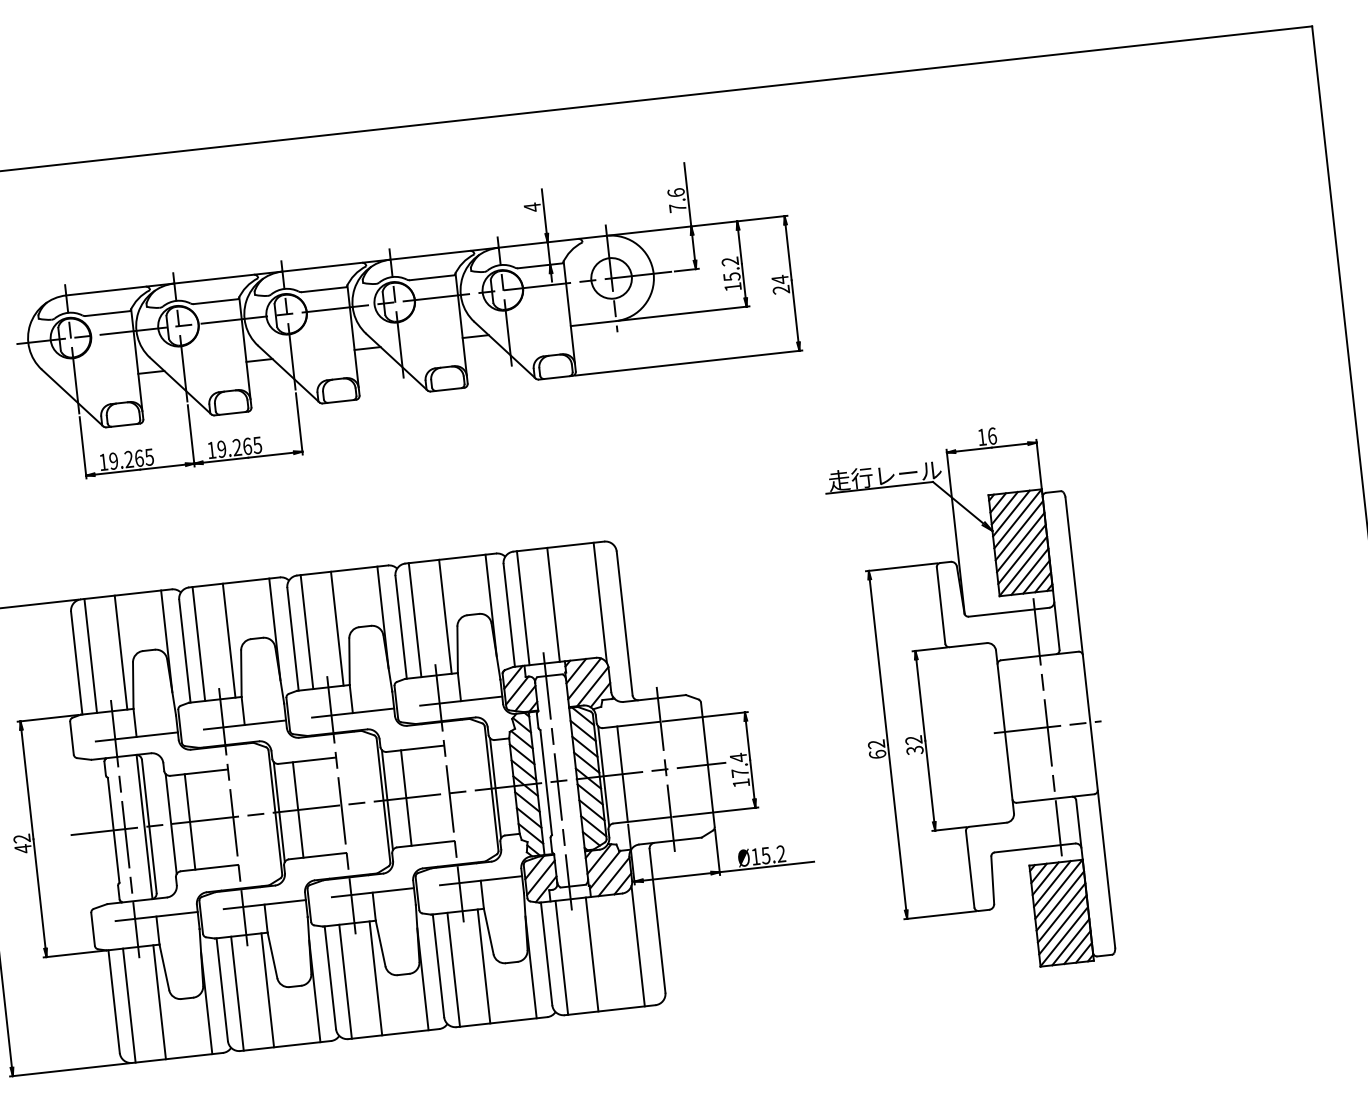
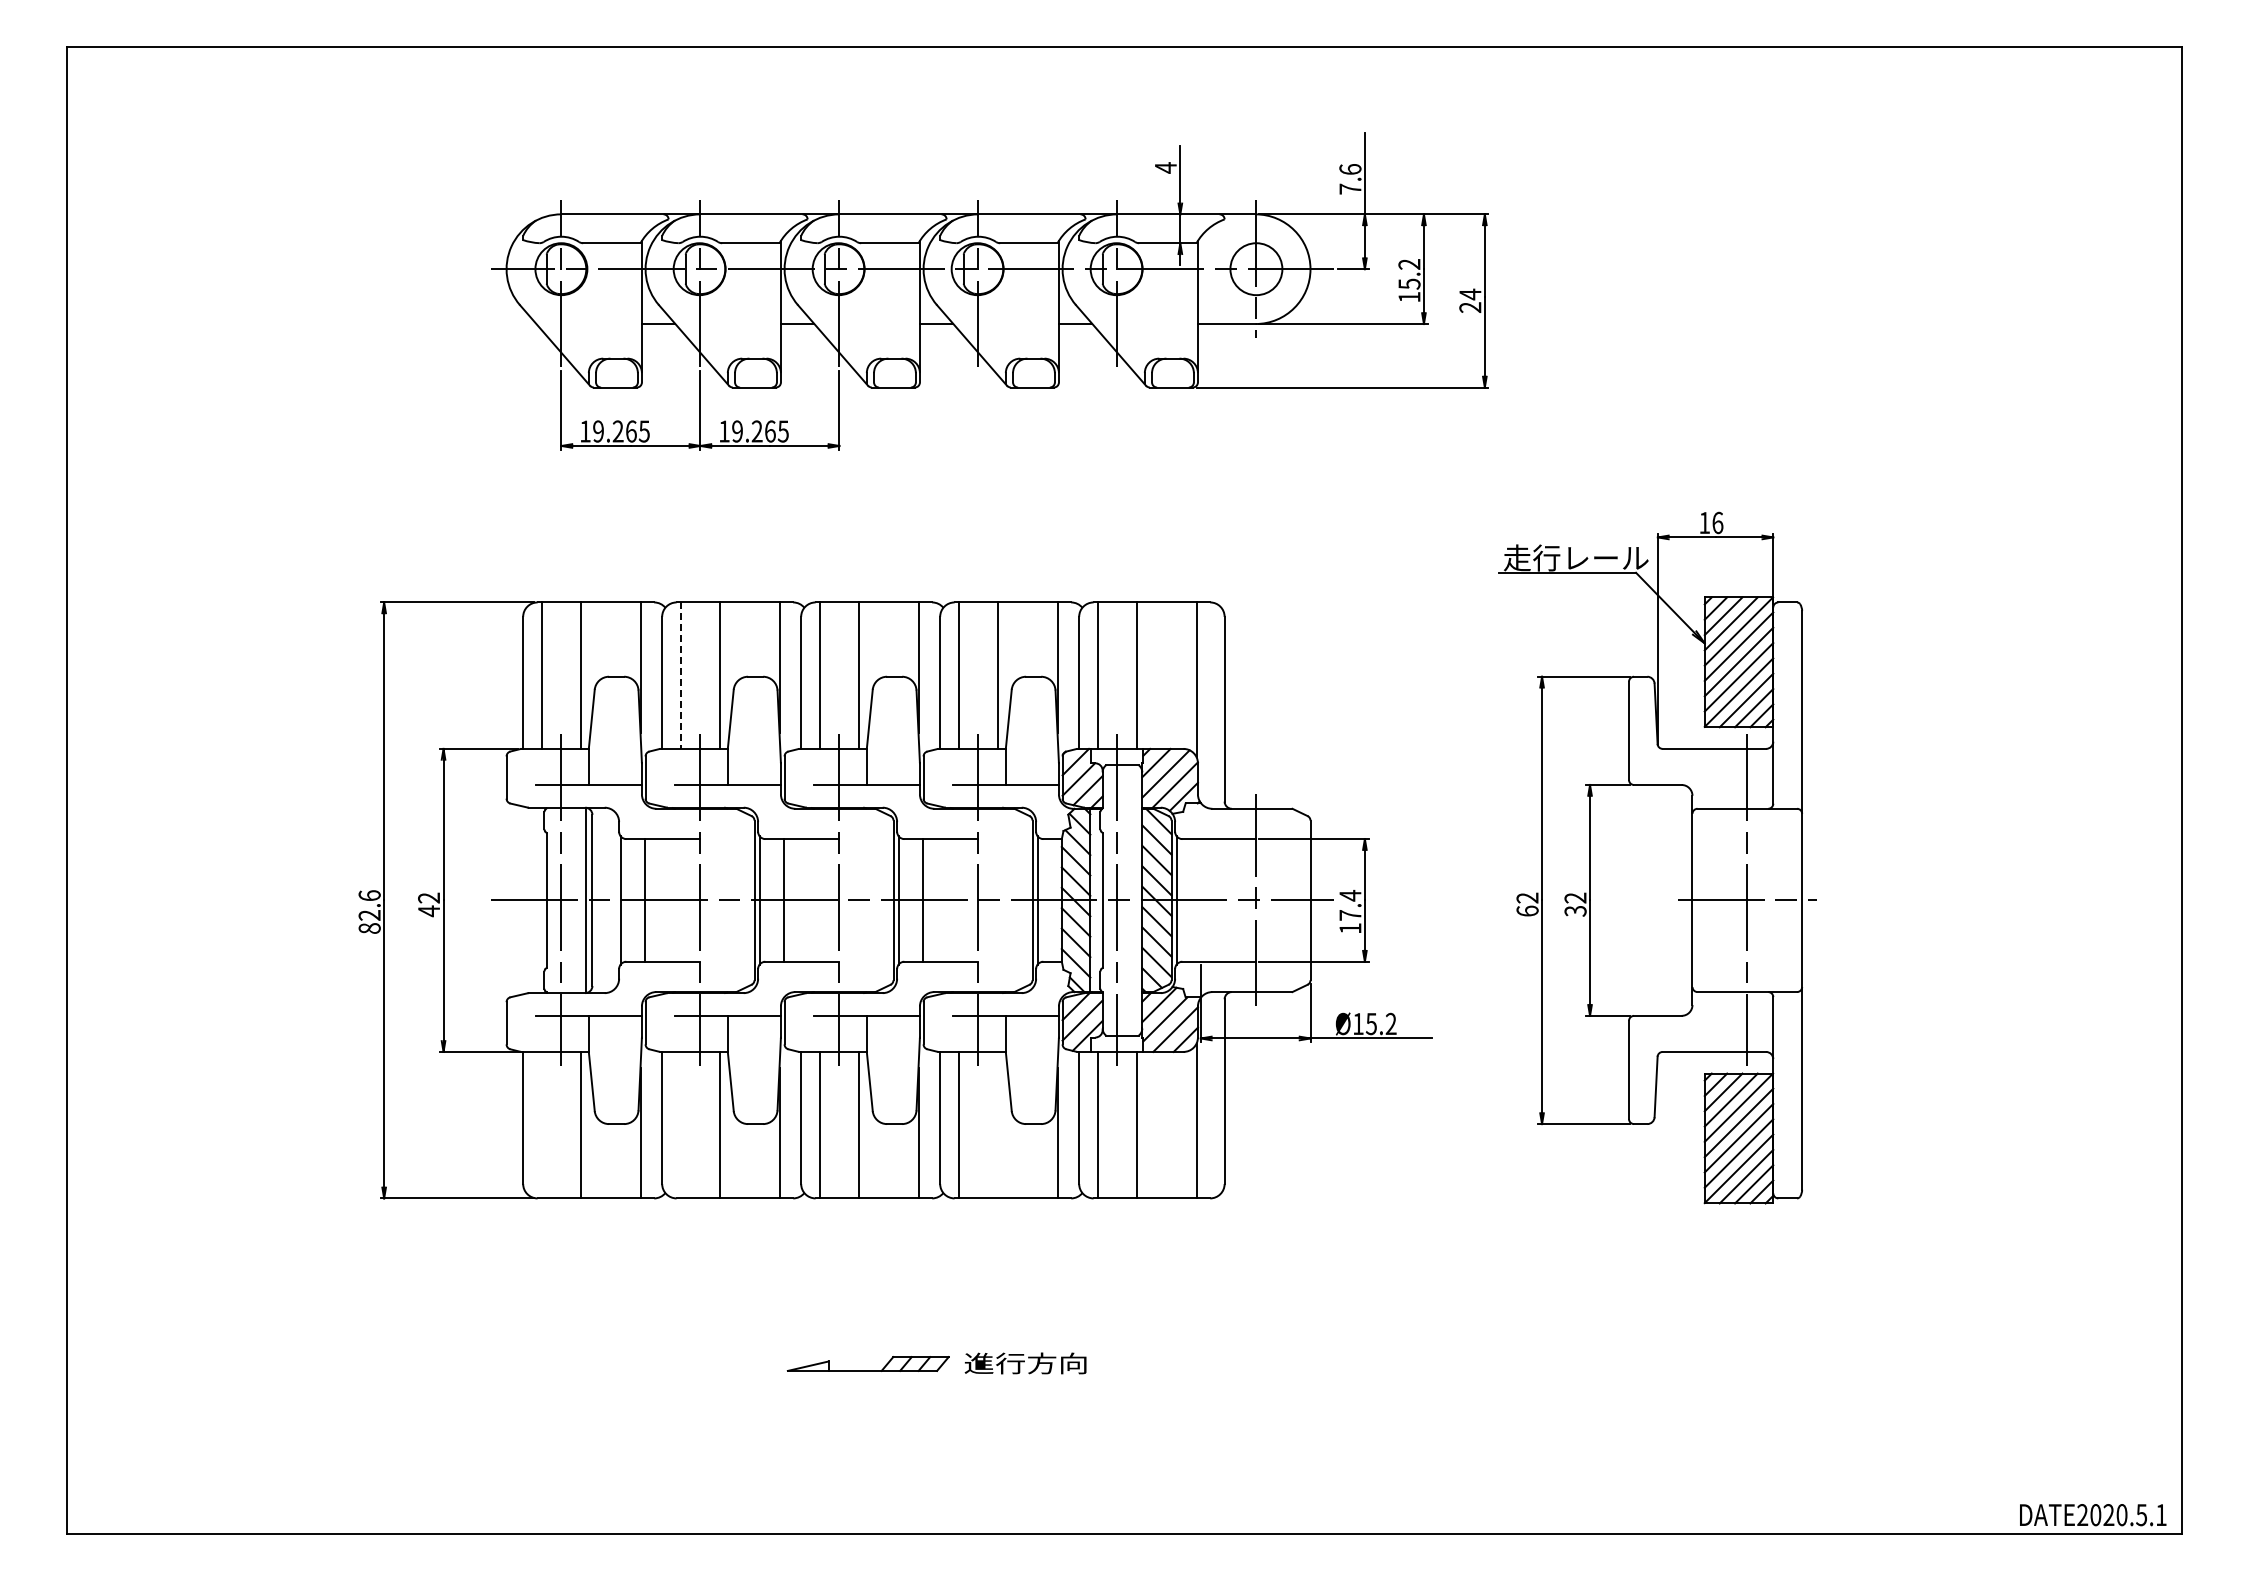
line: (198, 644) -> (680, 676), solid -> dashed
line: (622, 774) -> (1200, 900), removed
line: (483, 965) -> (997, 1124), removed
line: (237, 993) -> (680, 1124), removed
line: (128, 1005) -> (541, 1124), removed

